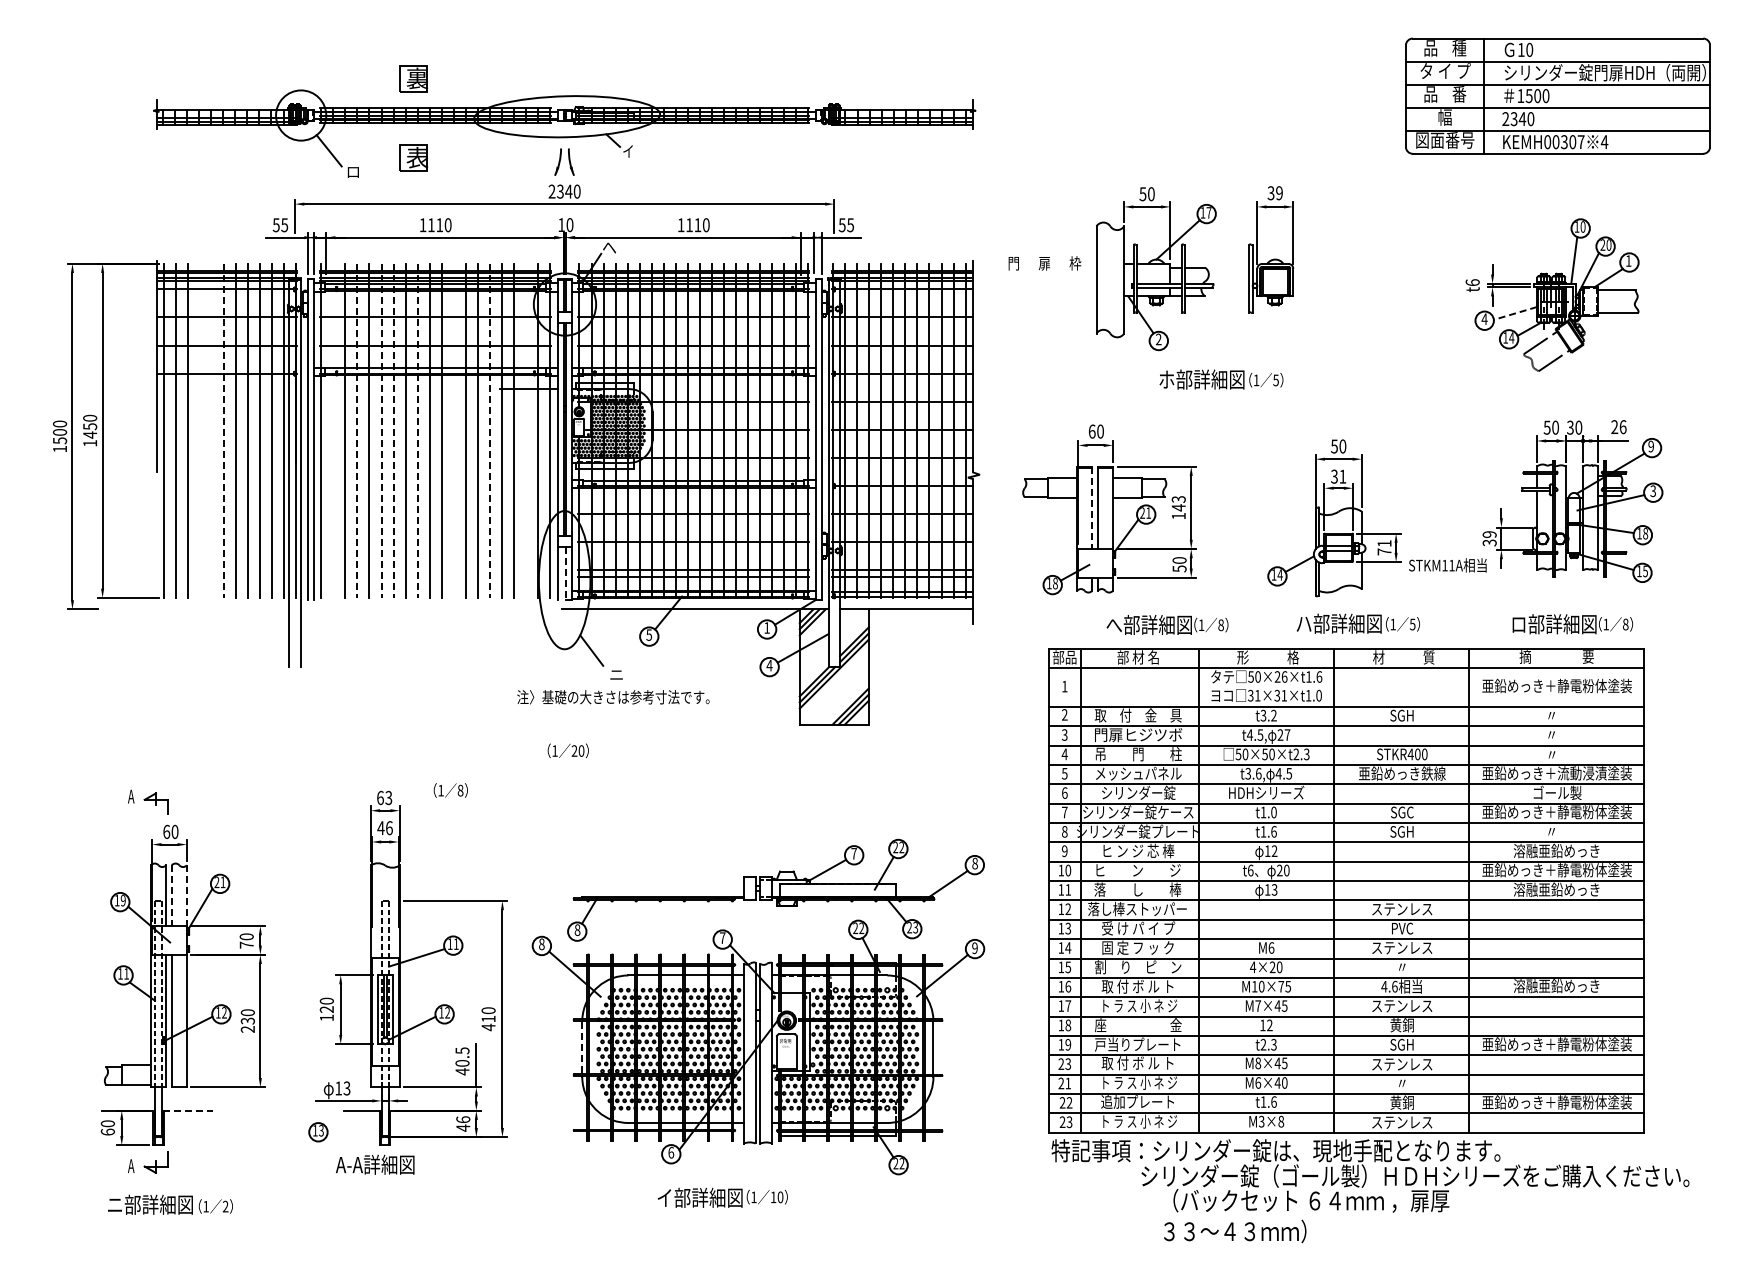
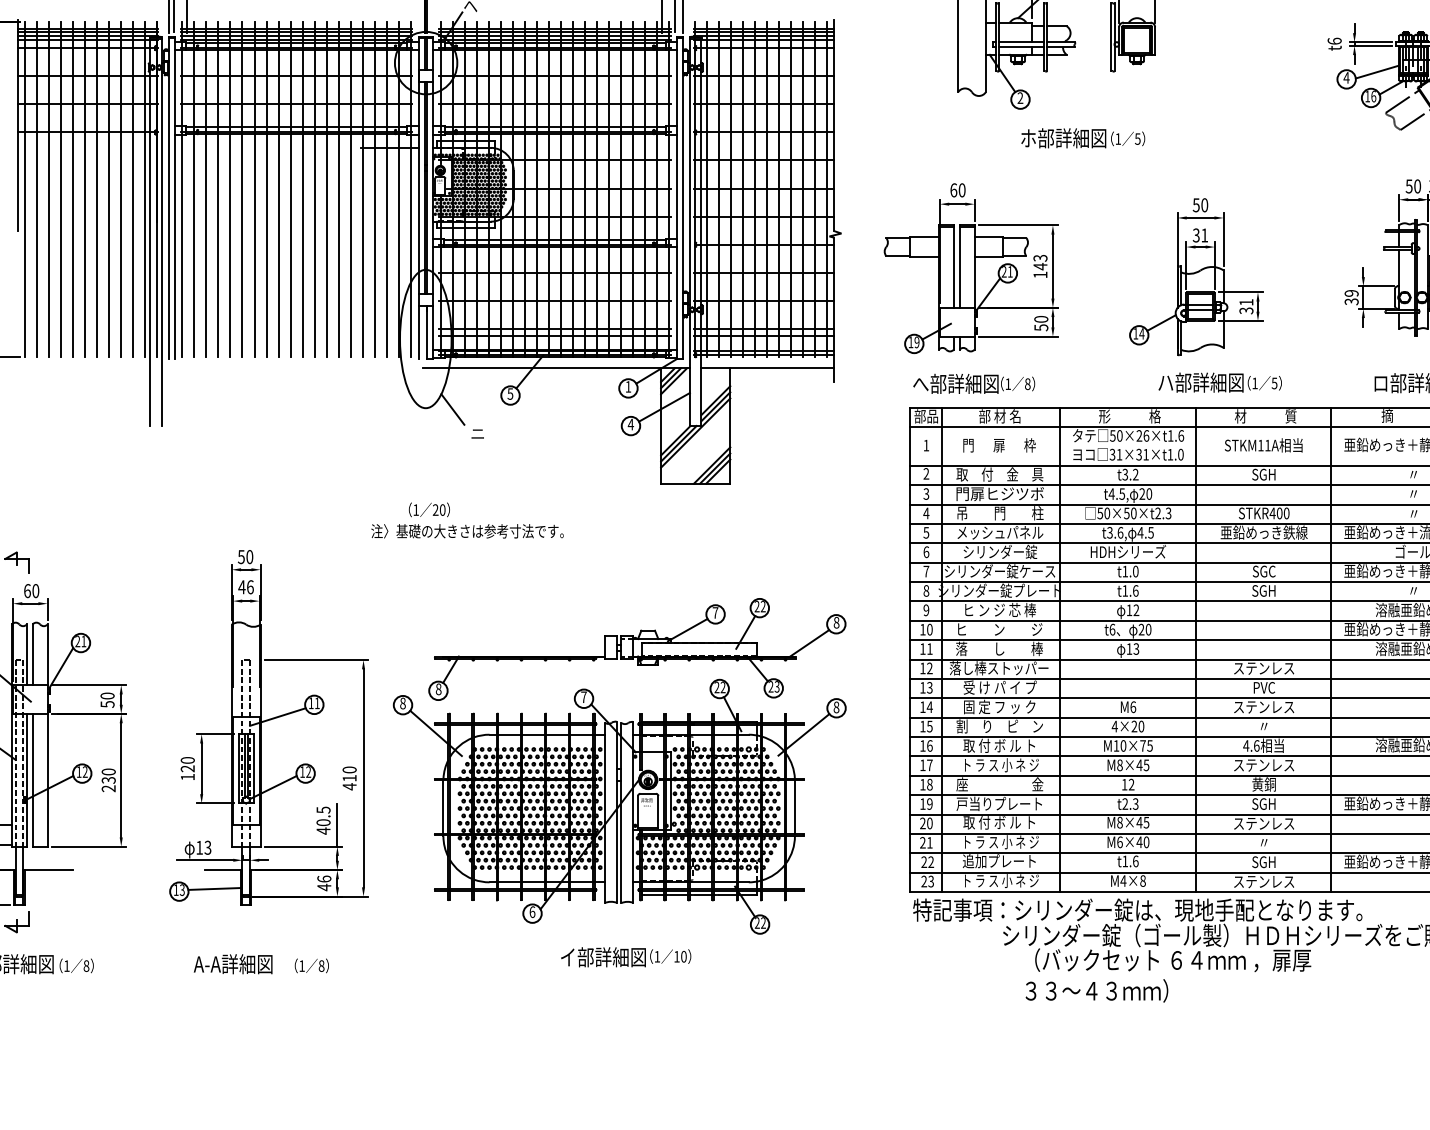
text: (1044, 263) -> (999, 445), moved
line: (1514, 313) -> (1376, 72), dashed -> solid
text: (1511, 337) -> (1373, 96), 14 -> 16
line: (199, 430) -> (60, 189), added
line: (211, 430) -> (72, 189), added
line: (333, 430) -> (194, 189), added
line: (453, 430) -> (314, 189), added
line: (525, 430) -> (386, 189), added
line: (224, 431) -> (85, 190), dashed -> solid
line: (357, 431) -> (218, 190), dashed -> solid
line: (381, 431) -> (242, 190), dashed -> solid
line: (393, 431) -> (254, 190), dashed -> solid
line: (417, 431) -> (278, 190), dashed -> solid
line: (489, 431) -> (350, 190), dashed -> solid
line: (1092, 508) -> (954, 267), dashed -> solid
text: (1384, 551) -> (1246, 310), 71 -> 31
text: (1447, 565) -> (1263, 445), moved
line: (565, 573) -> (426, 332), dashed -> solid
text: (1055, 583) -> (917, 342), 18 -> 19
text: (1167, 624) -> (974, 383), moved
text: (613, 697) -> (467, 531), moved
text: (1287, 734) -> (1149, 493), 27 -> 20
text: (450, 790) -> (311, 965), moved
text: (384, 797) -> (245, 556), 63 -> 50
line: (171, 896) -> (32, 655), dashed -> solid
line: (186, 896) -> (47, 655), dashed -> solid
text: (246, 944) -> (107, 703), 70 -> 50
text: (974, 948) -> (836, 707), 9 -> 8
text: (1258, 1005) -> (1120, 764), M7×45 -> M8×45
line: (582, 1048) -> (443, 807), dashed -> solid
text: (1068, 1063) -> (930, 822), 23 -> 20
text: (1401, 1102) -> (1263, 861), 黄銅 -> SGH
line: (187, 1110) -> (48, 869), dashed -> solid
text: (1261, 1121) -> (1123, 880), M3×8 -> M4×8
line: (353, 1129) -> (214, 888), added
text: (375, 1164) -> (233, 963), moved
text: (722, 1197) -> (625, 956), moved
text: (225, 1206) -> (86, 965), 2 -> 8

